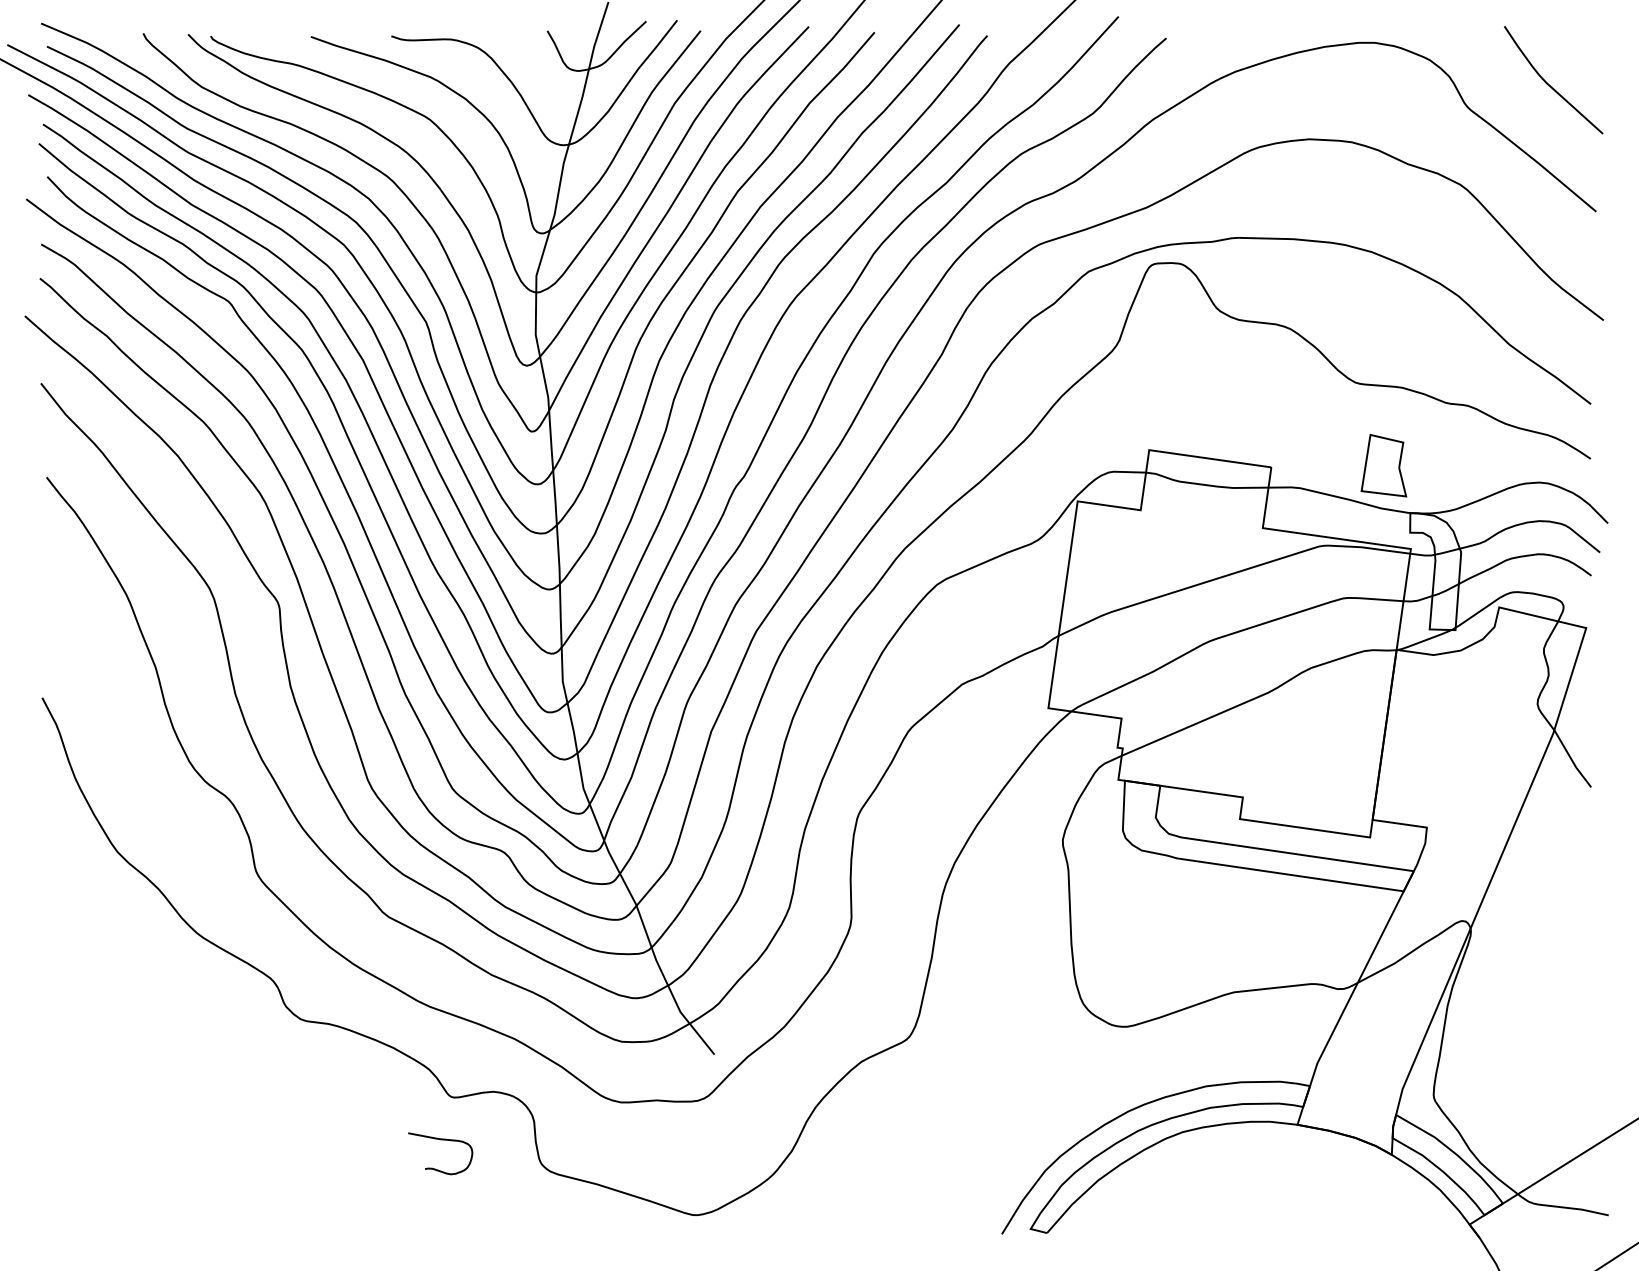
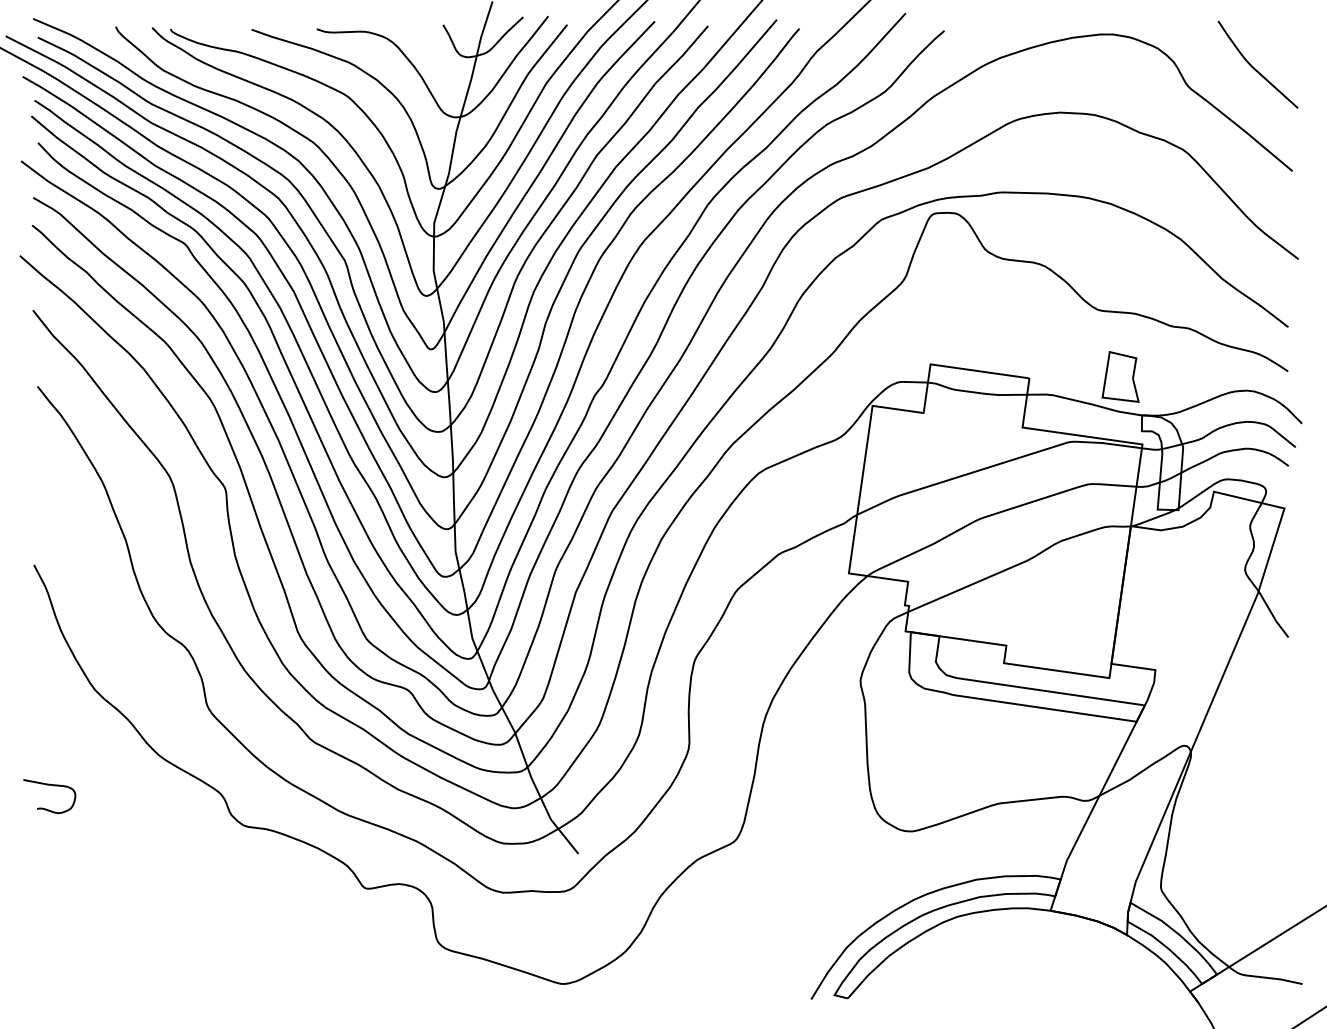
curve: (440, 1140) -> (49, 785), moved

